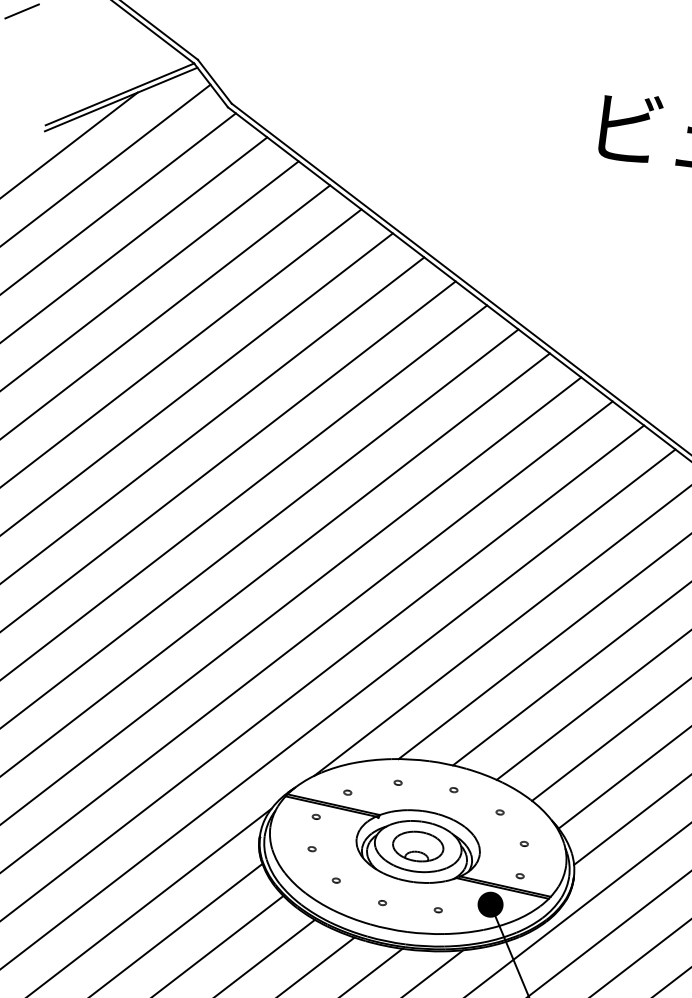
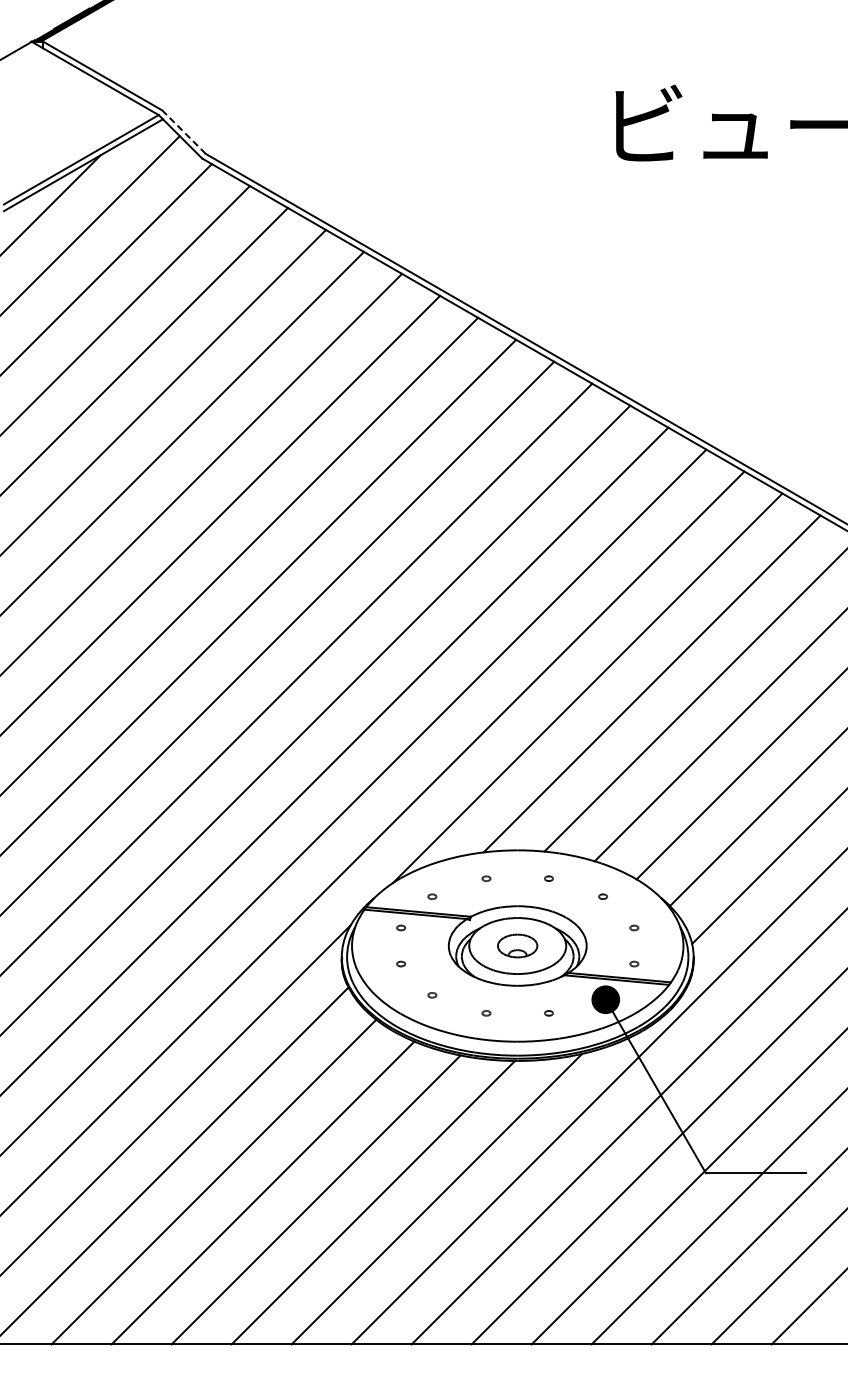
line: (215, 82) -> (184, 132), solid -> dashed
part: (418, 846) -> (517, 945), size x0.7

